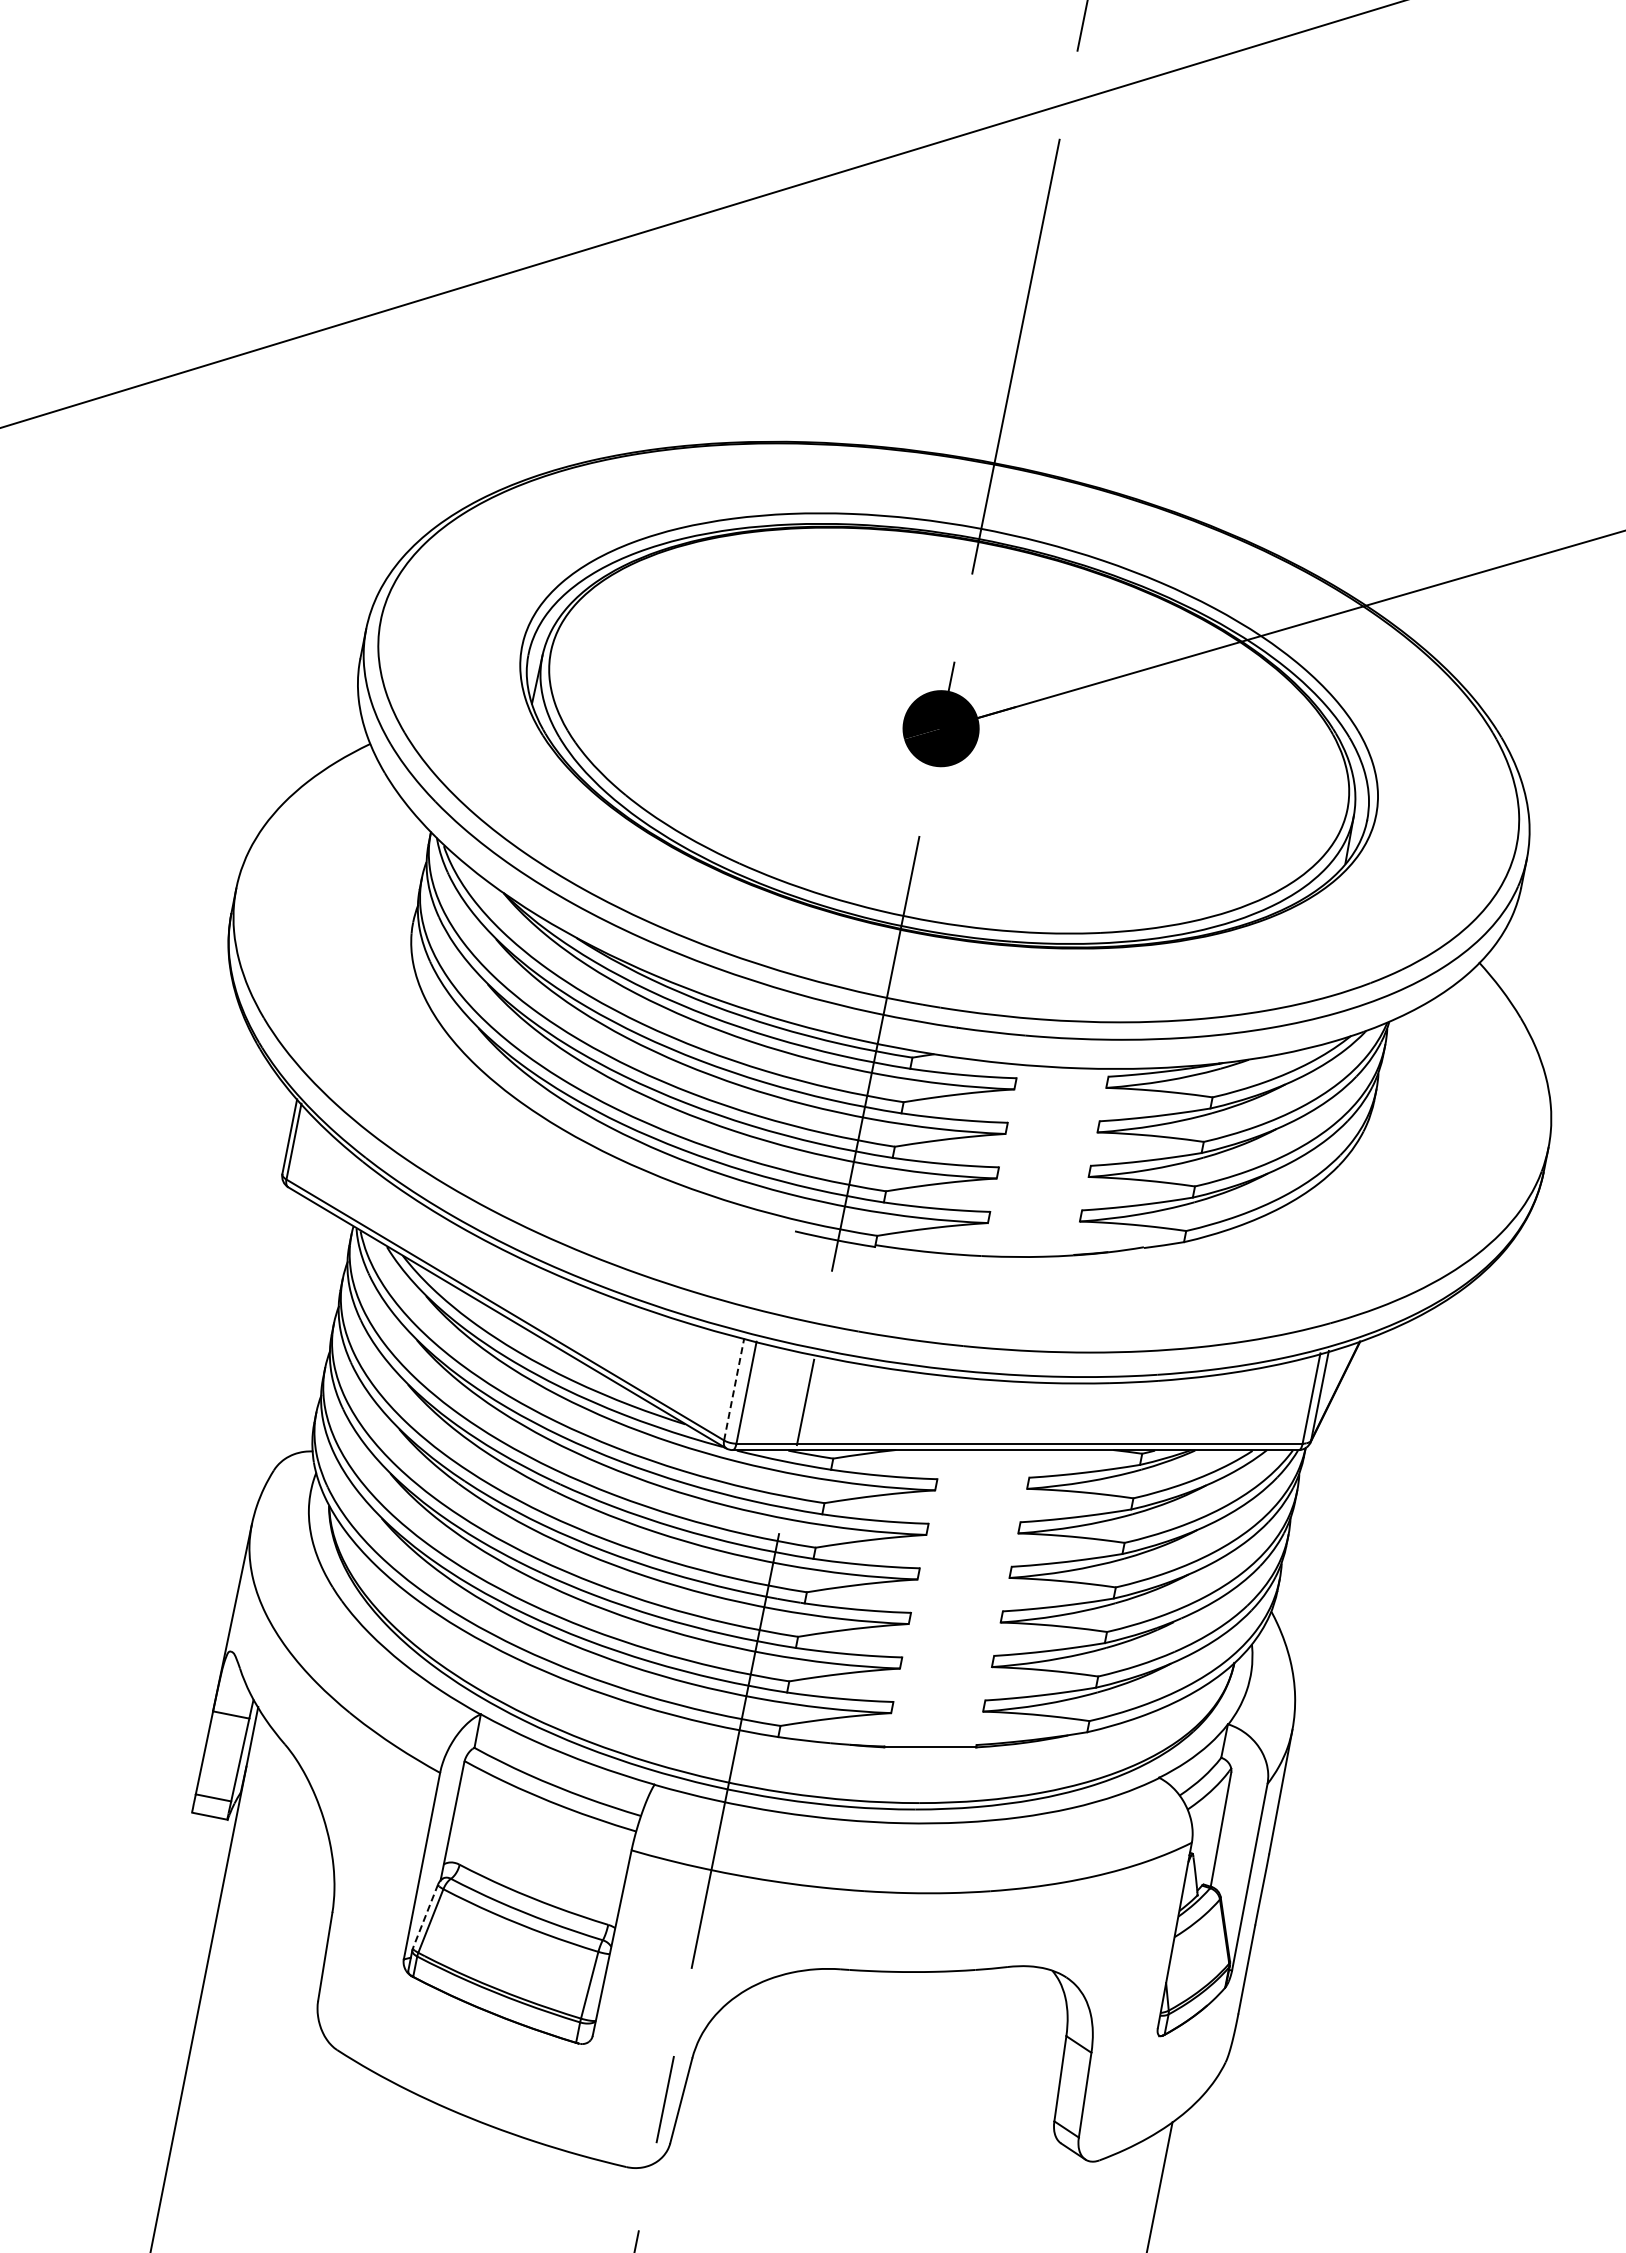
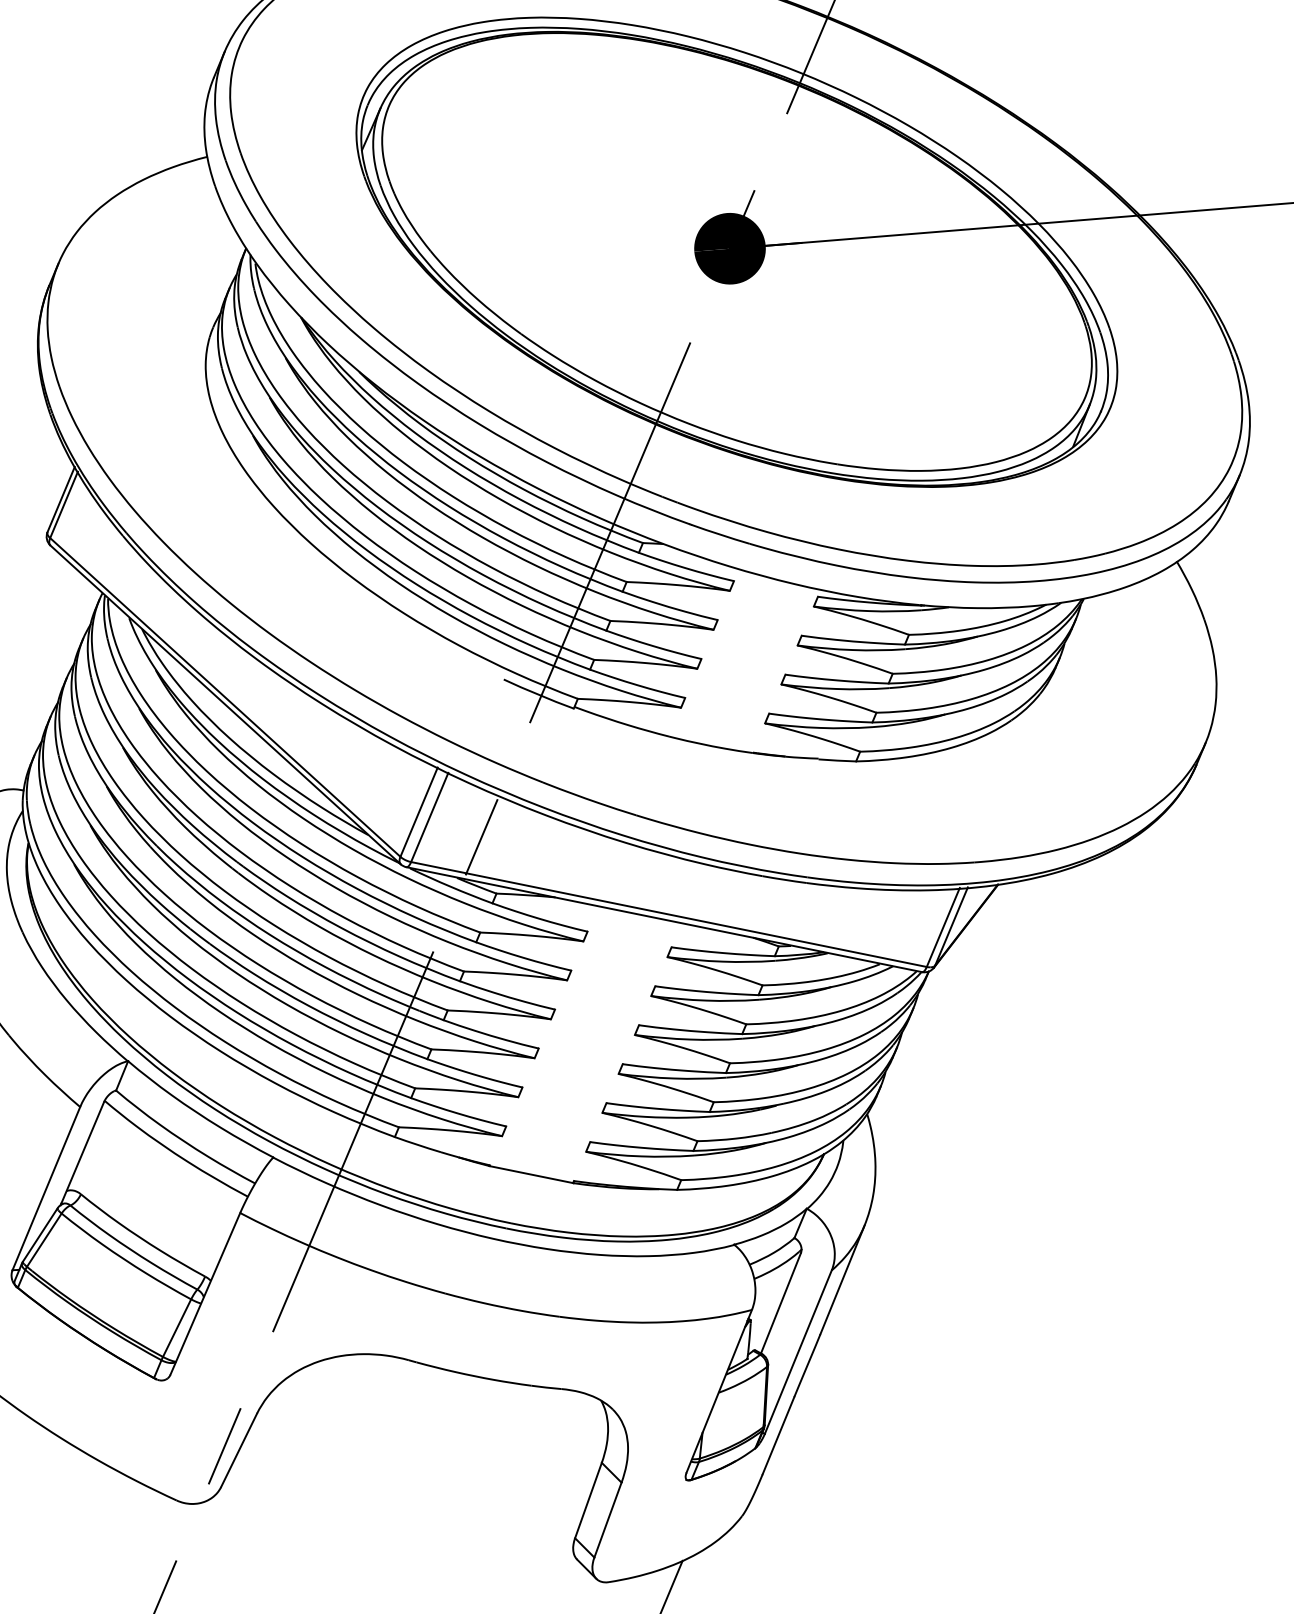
line: (734, 1388) -> (419, 811), dashed -> solid
line: (425, 1916) -> (40, 1235), dashed -> solid

